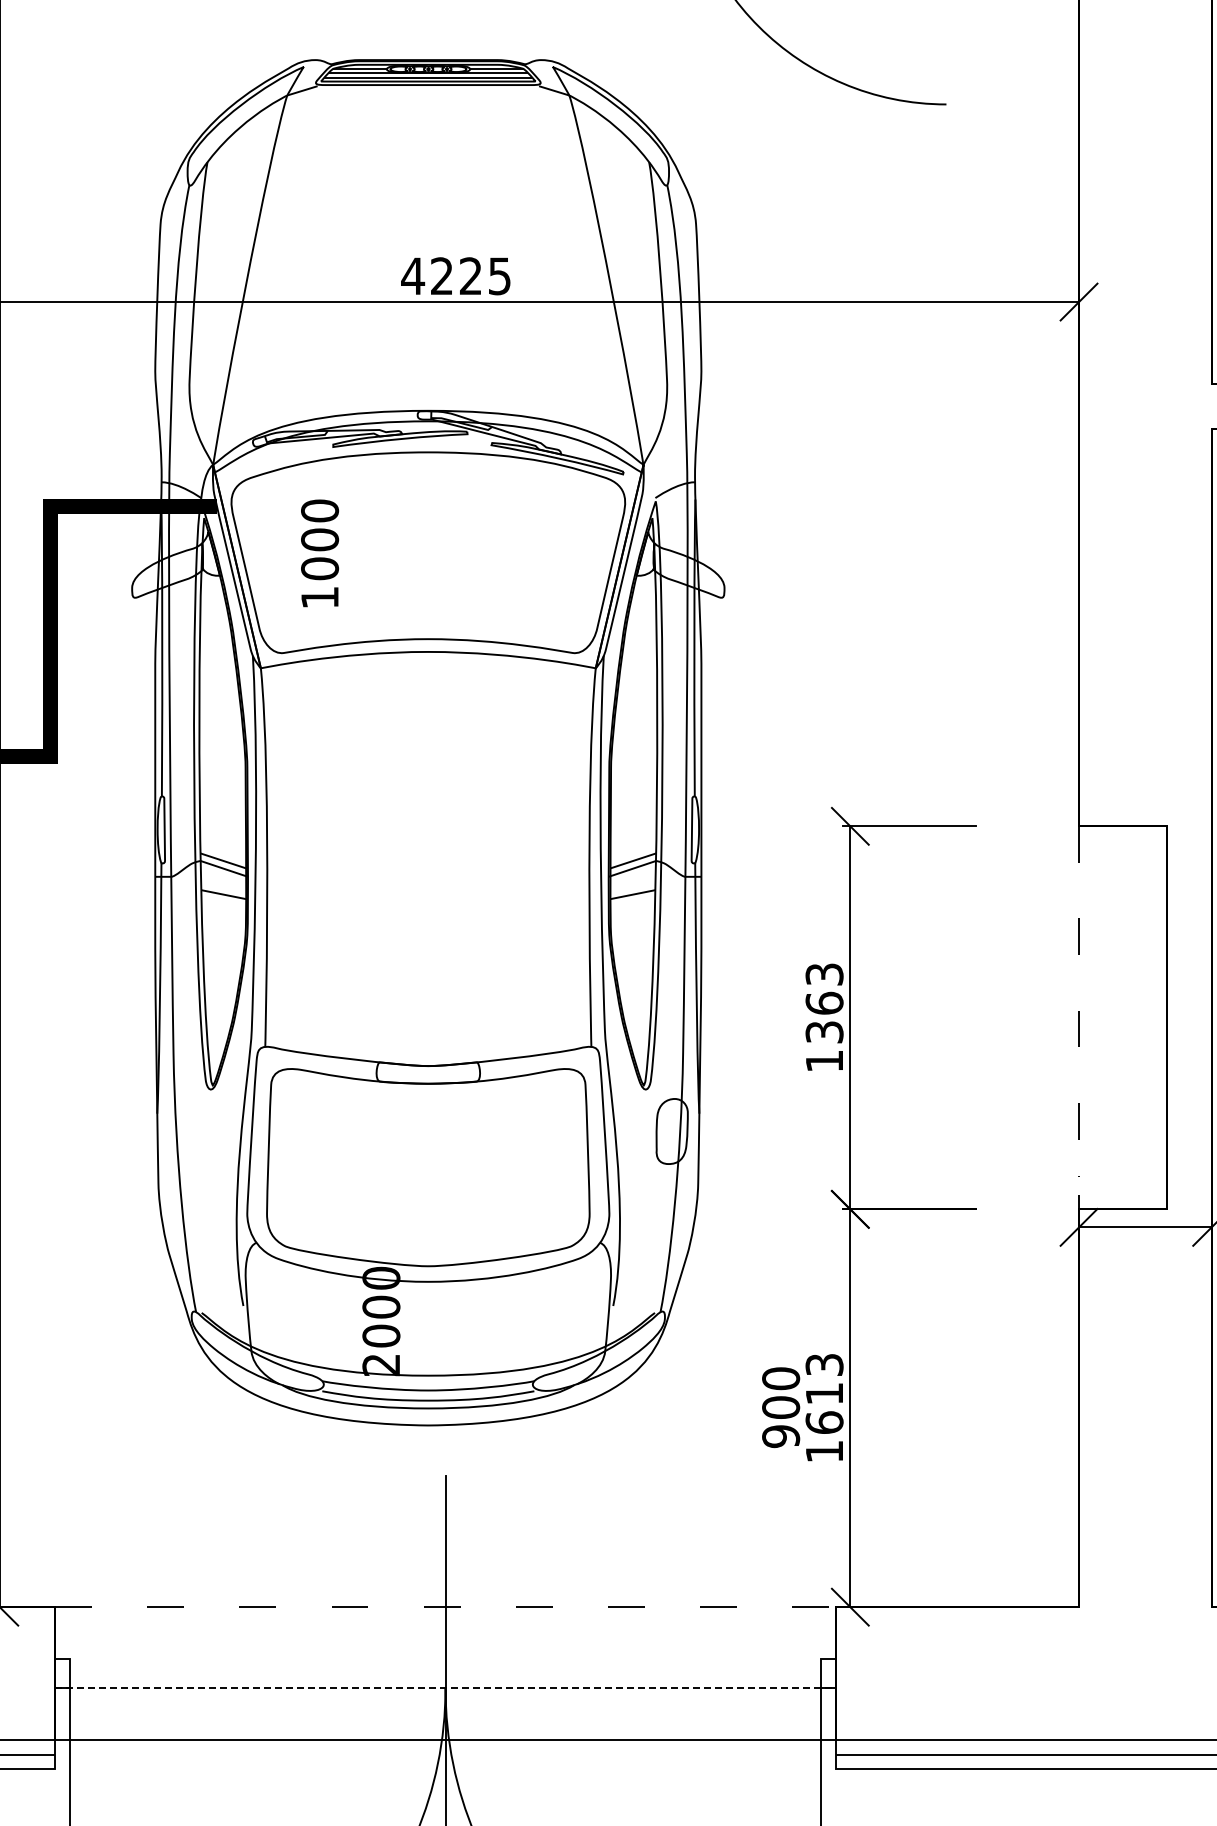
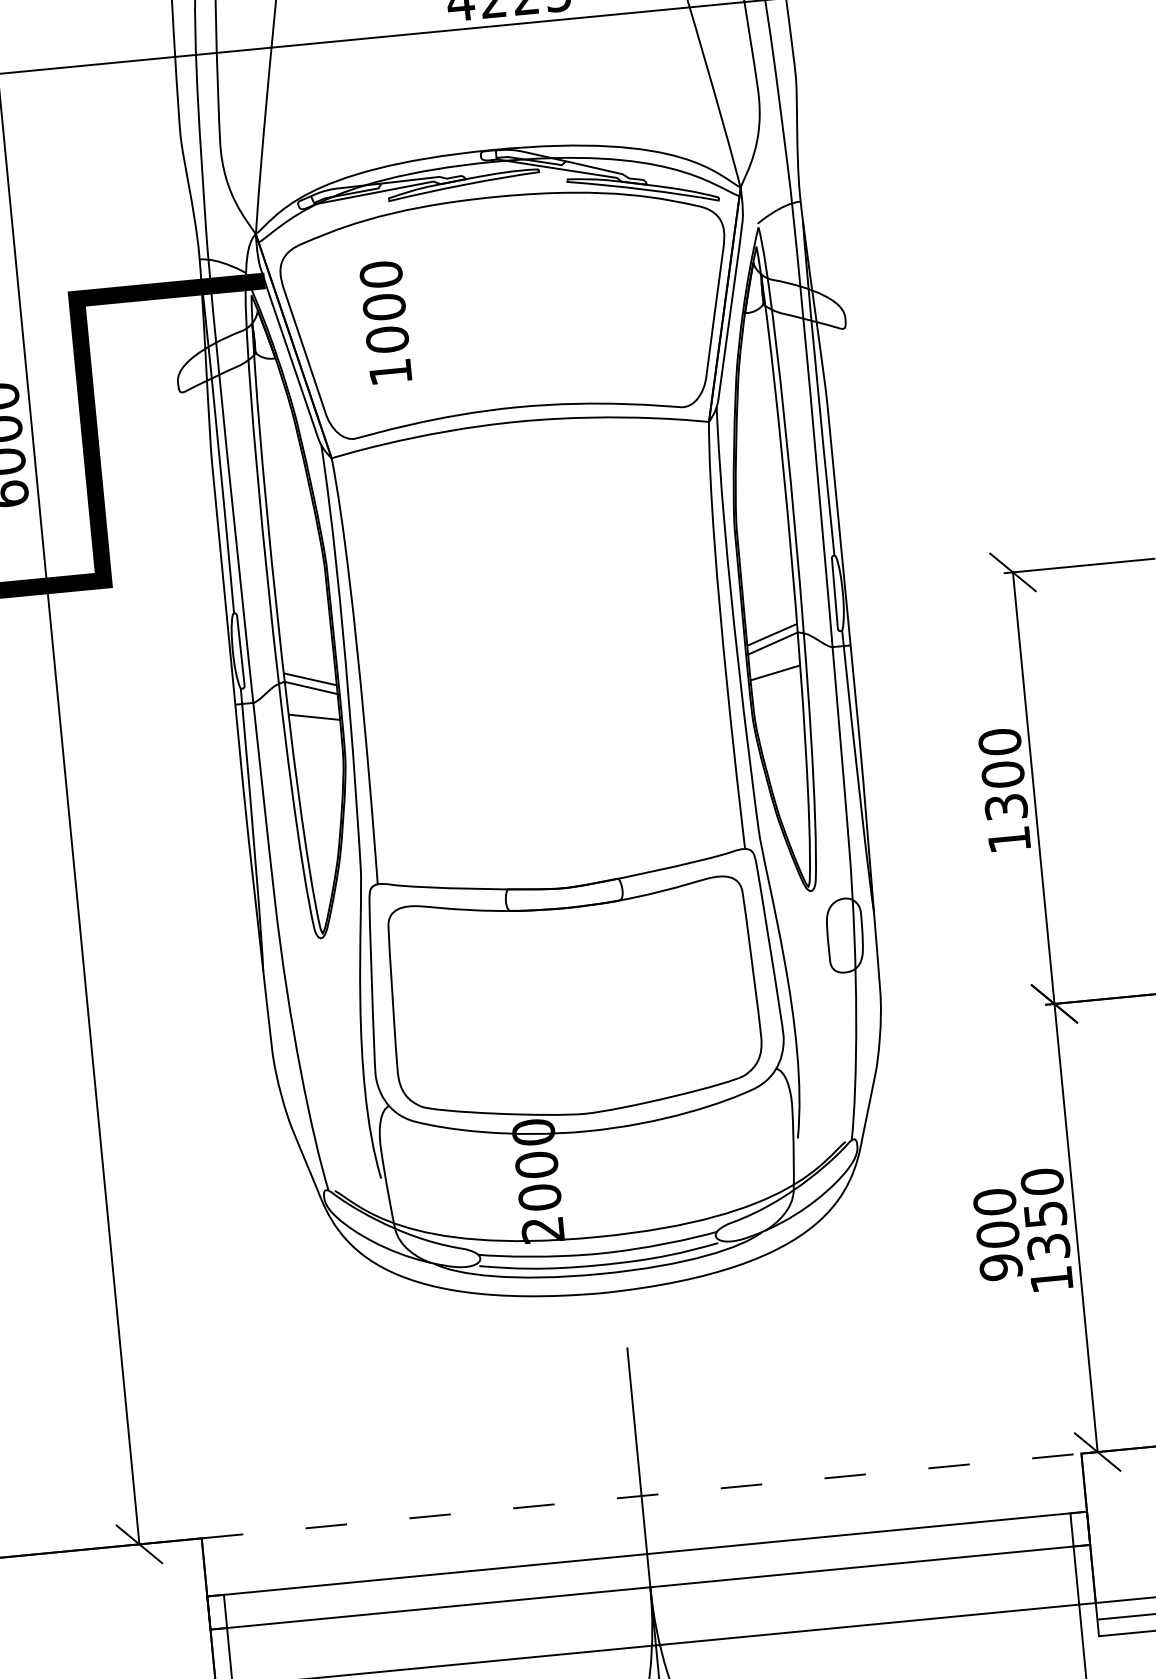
text: (824, 988) -> (1001, 757), 1363 -> 1300
text: (824, 1393) -> (1045, 1214), 1613 -> 1350
line: (445, 1658) -> (647, 1553), added
line: (446, 1688) -> (651, 1587), dashed -> solid

